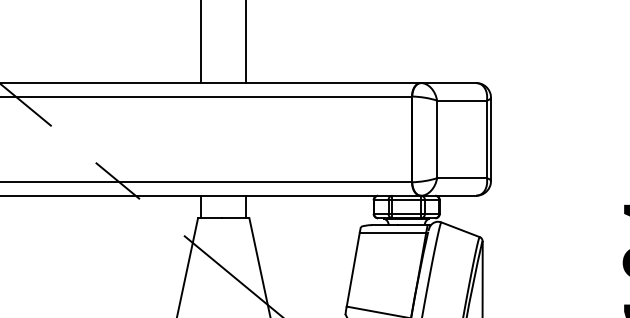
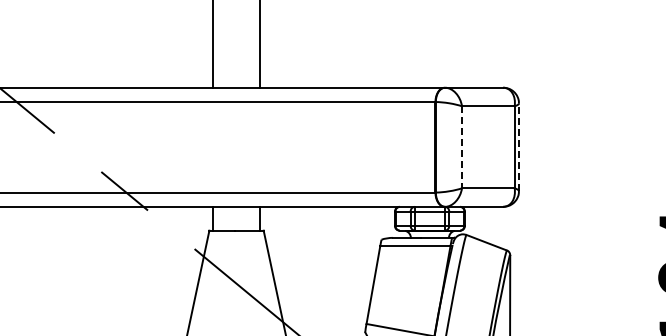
line: (437, 139) -> (462, 147), solid -> dashed
line: (491, 139) -> (519, 147), solid -> dashed

